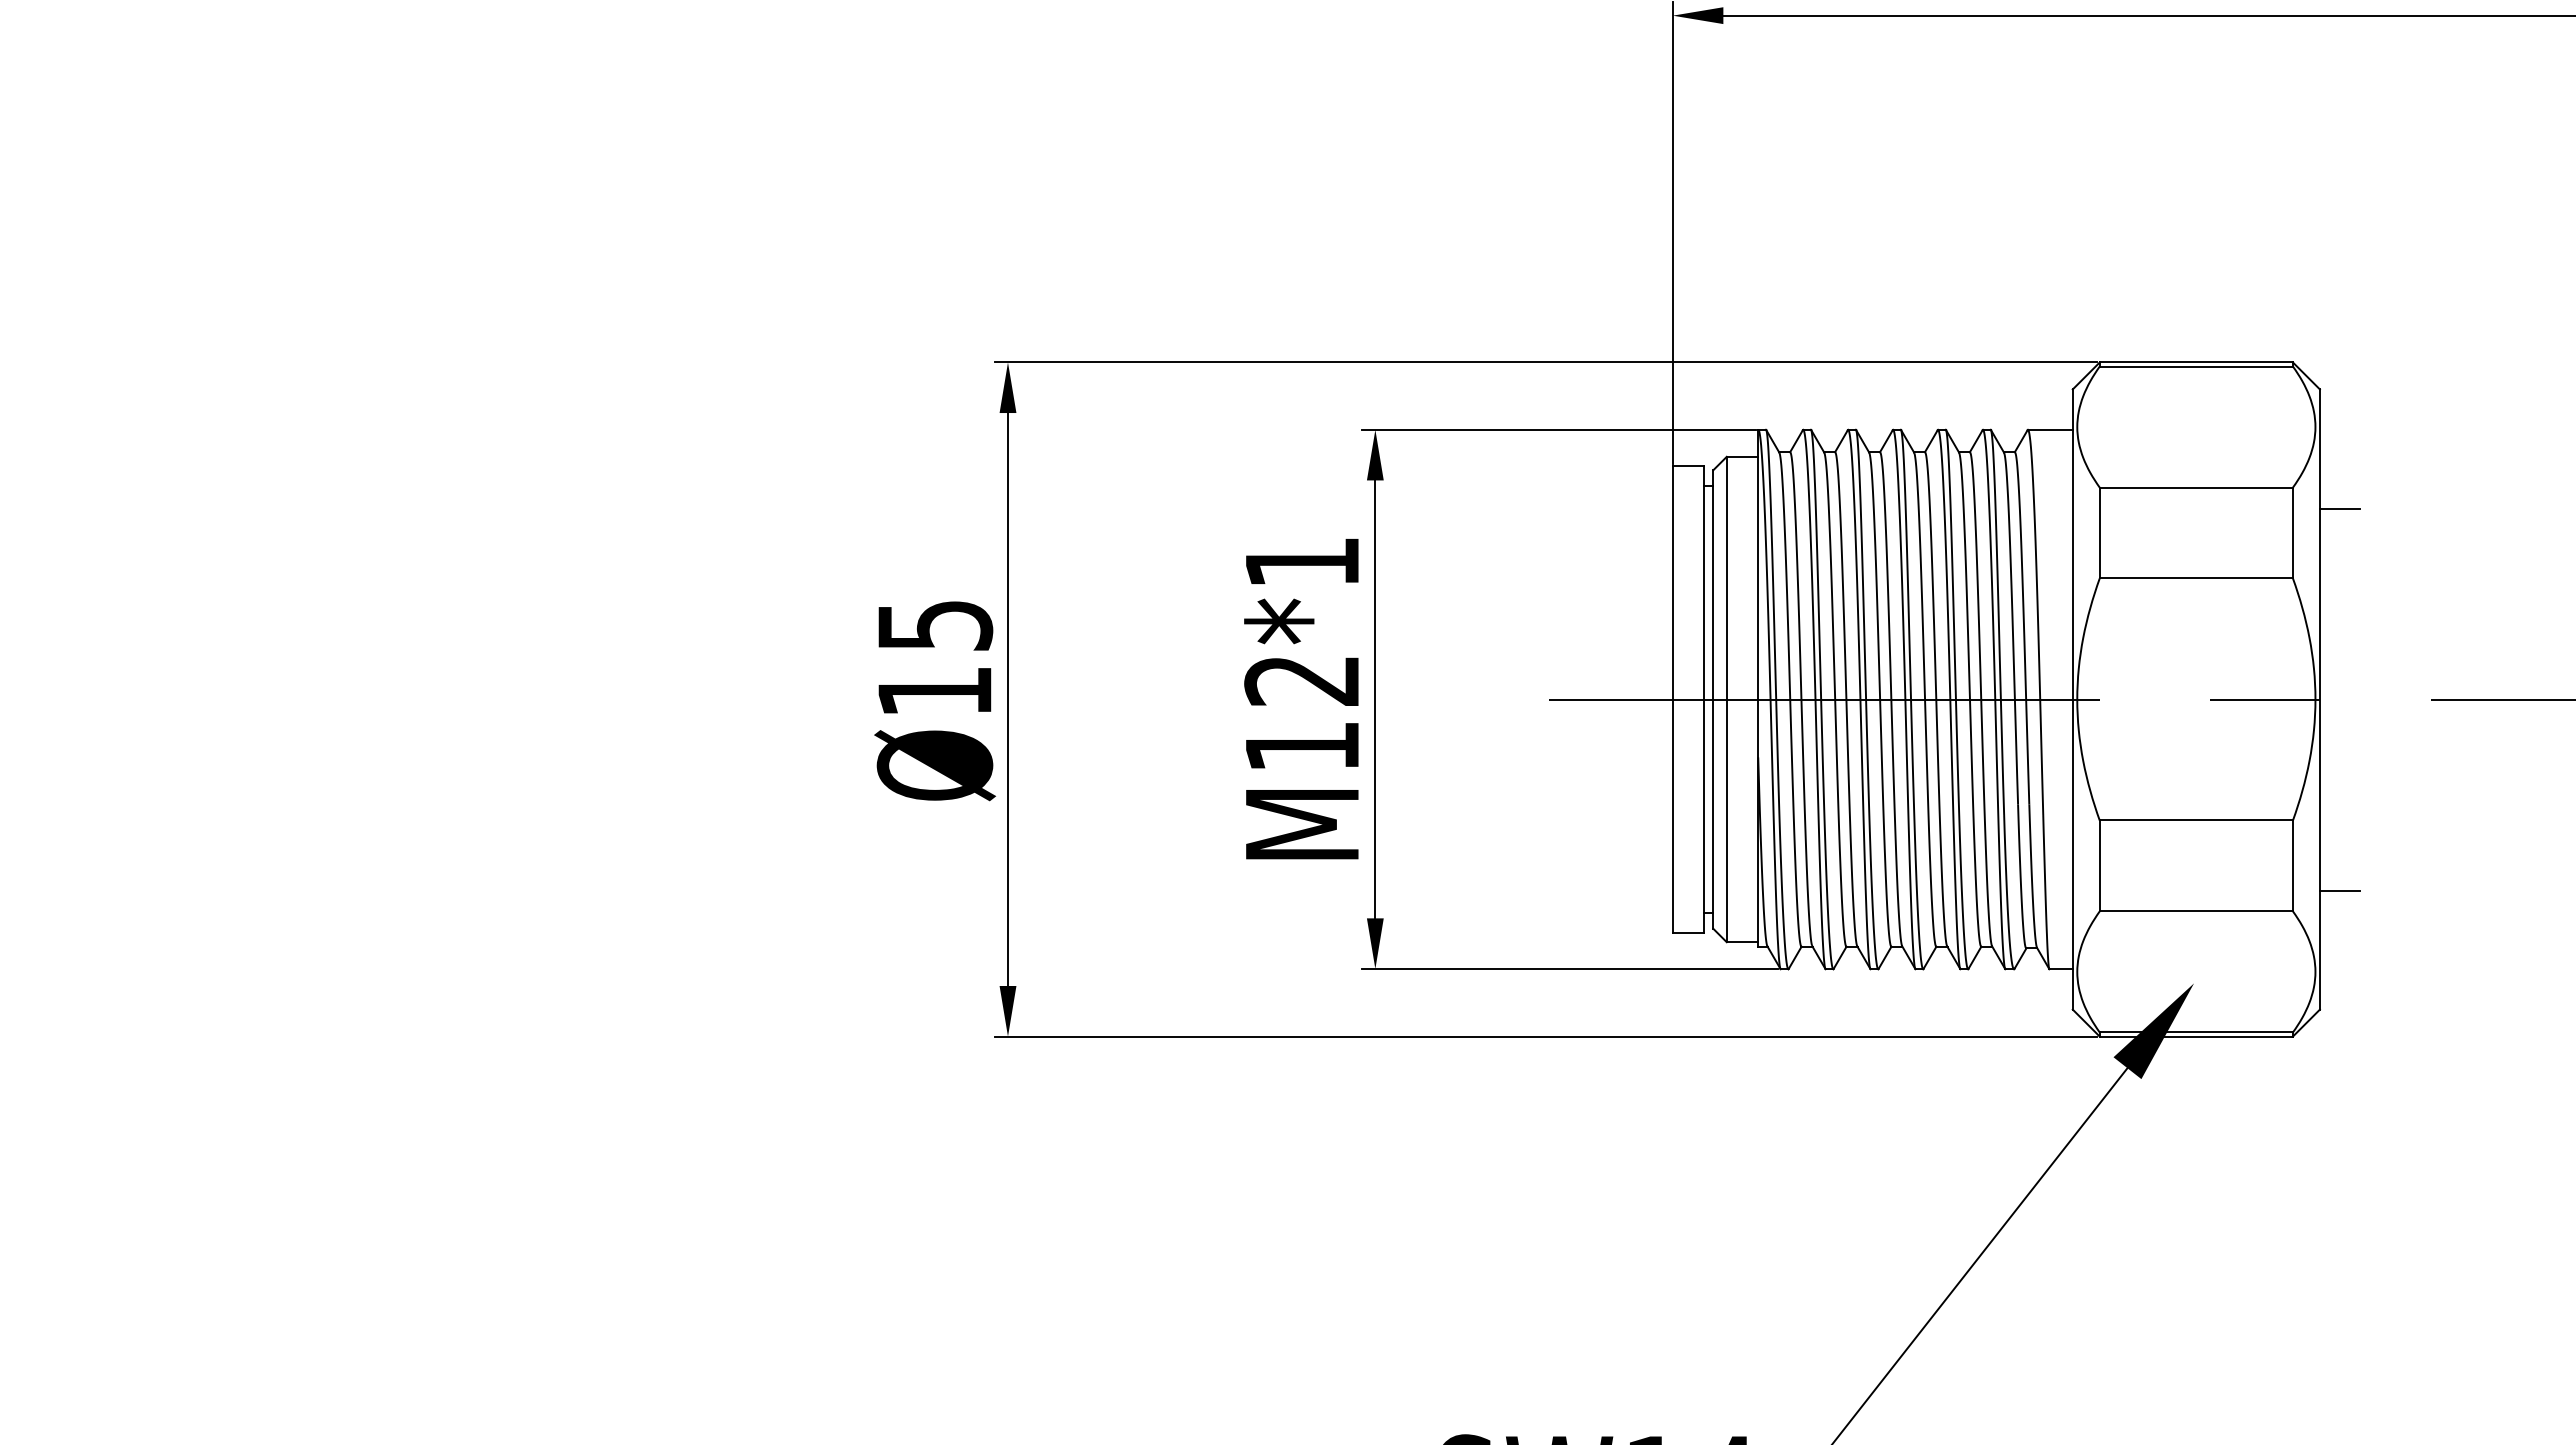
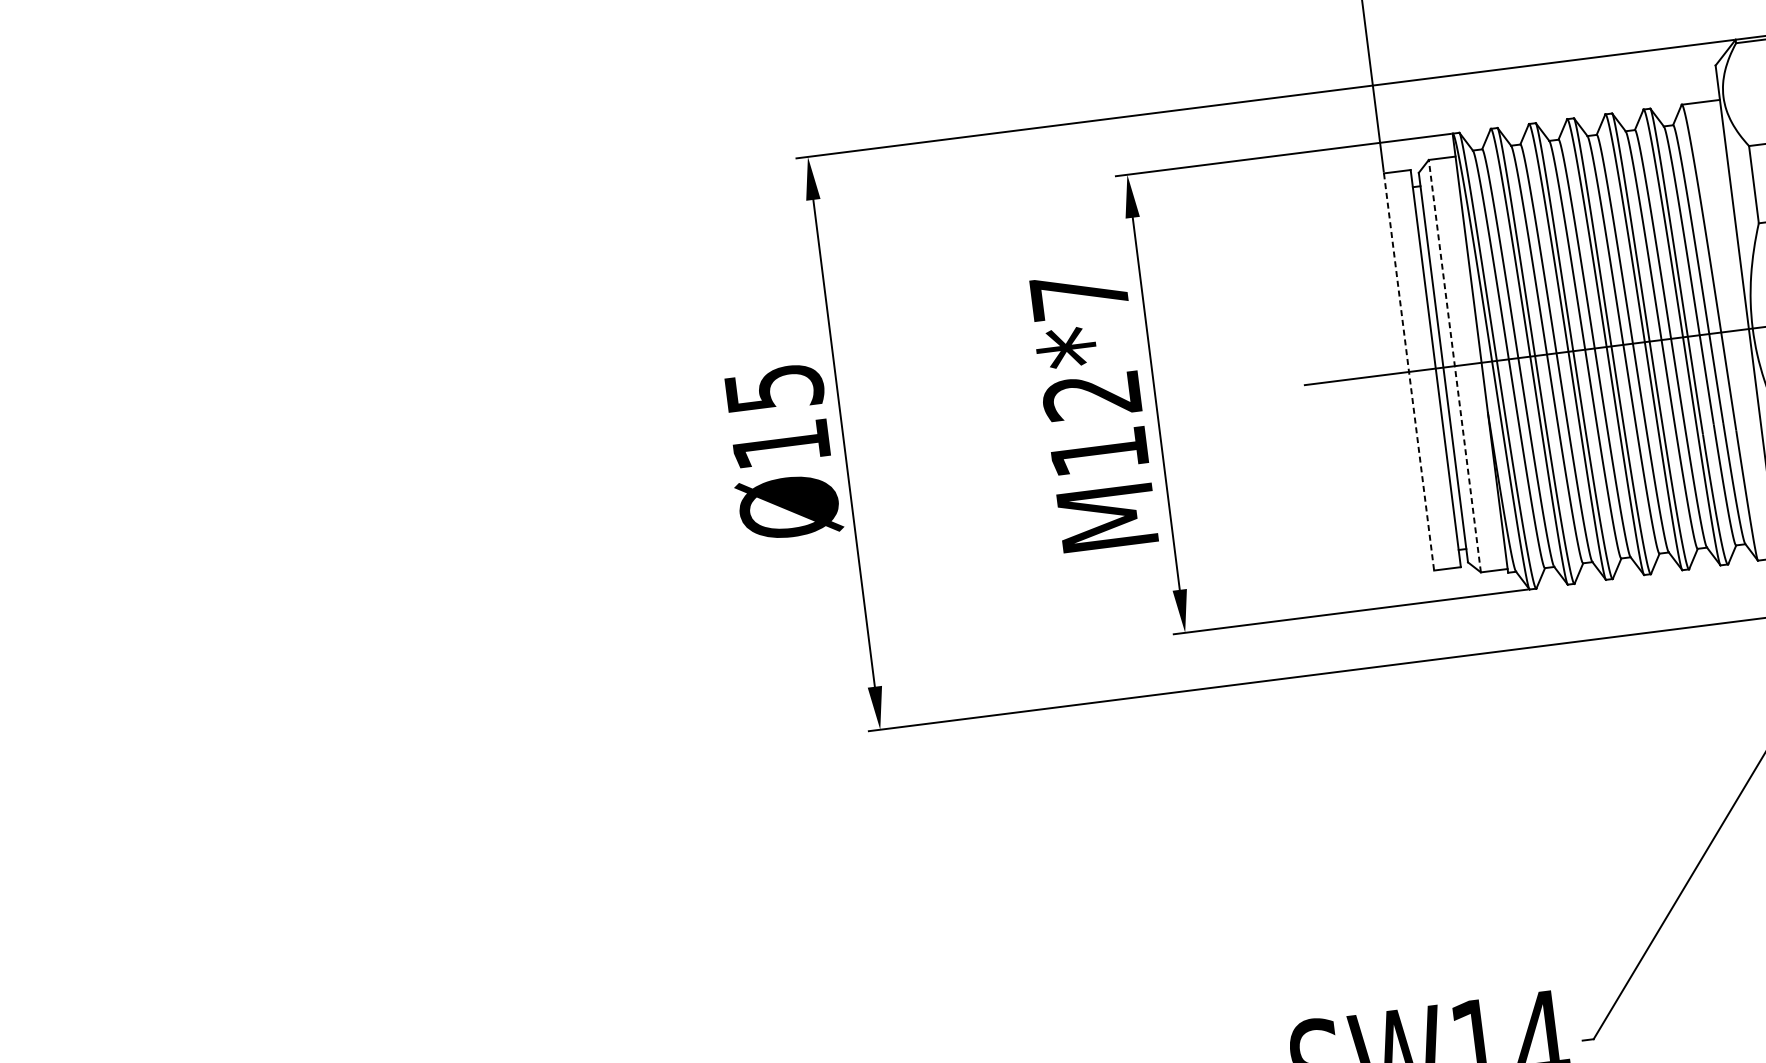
text: (1302, 562) -> (1079, 295), M12*1 -> M12*7
line: (1672, 699) -> (1408, 371), solid -> dashed
line: (1726, 699) -> (1454, 366), solid -> dashed

